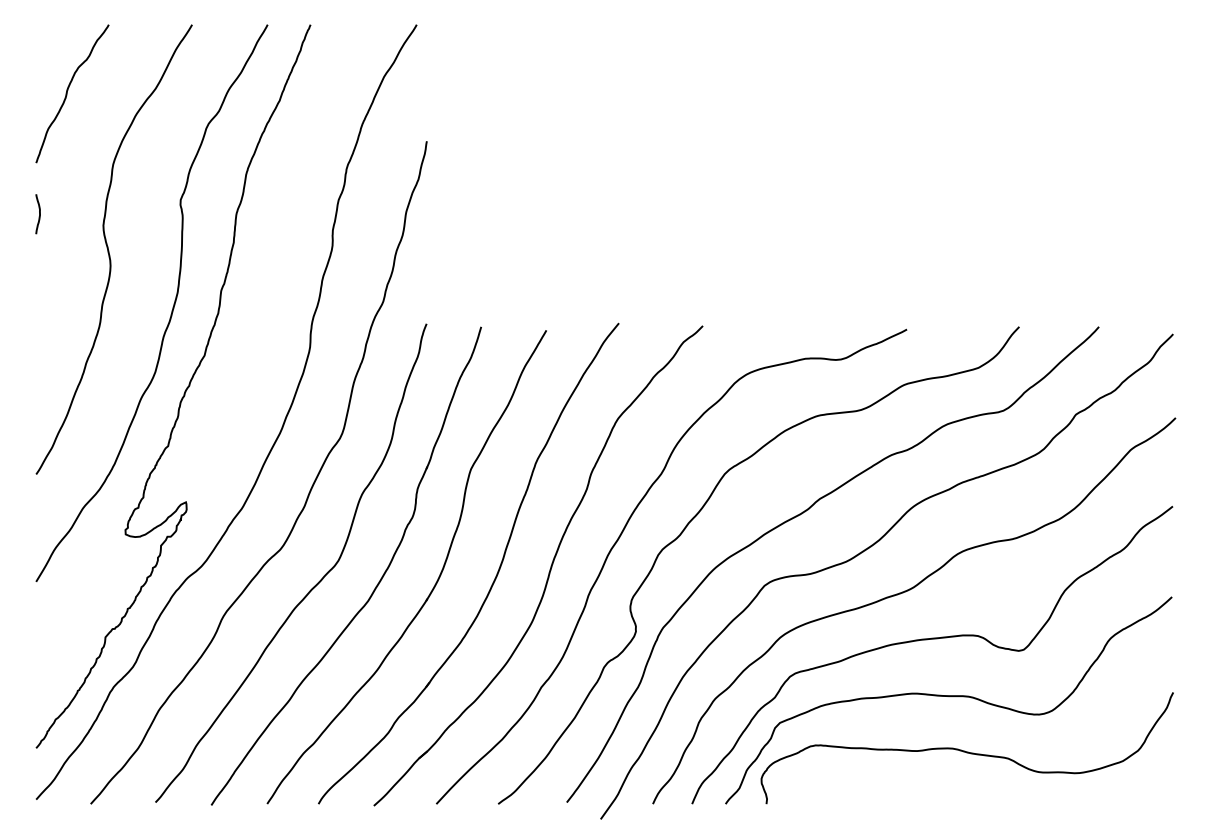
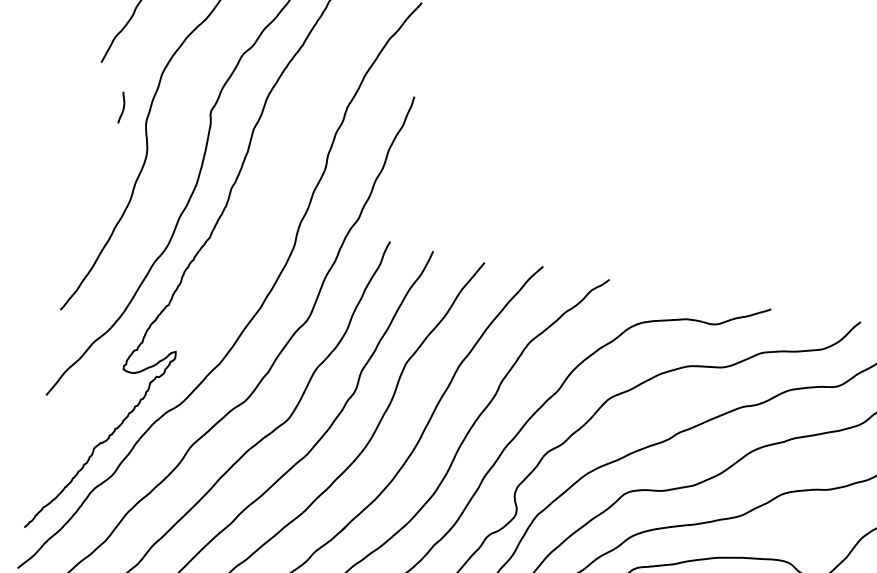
curve: (39, 214) -> (123, 108), moved

